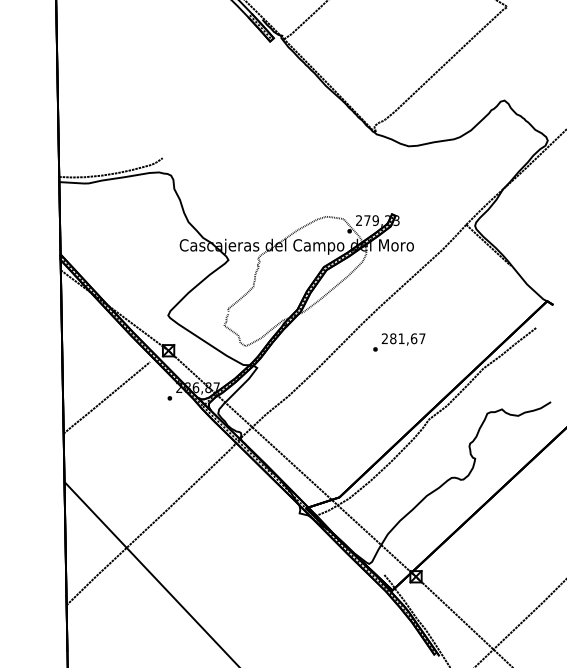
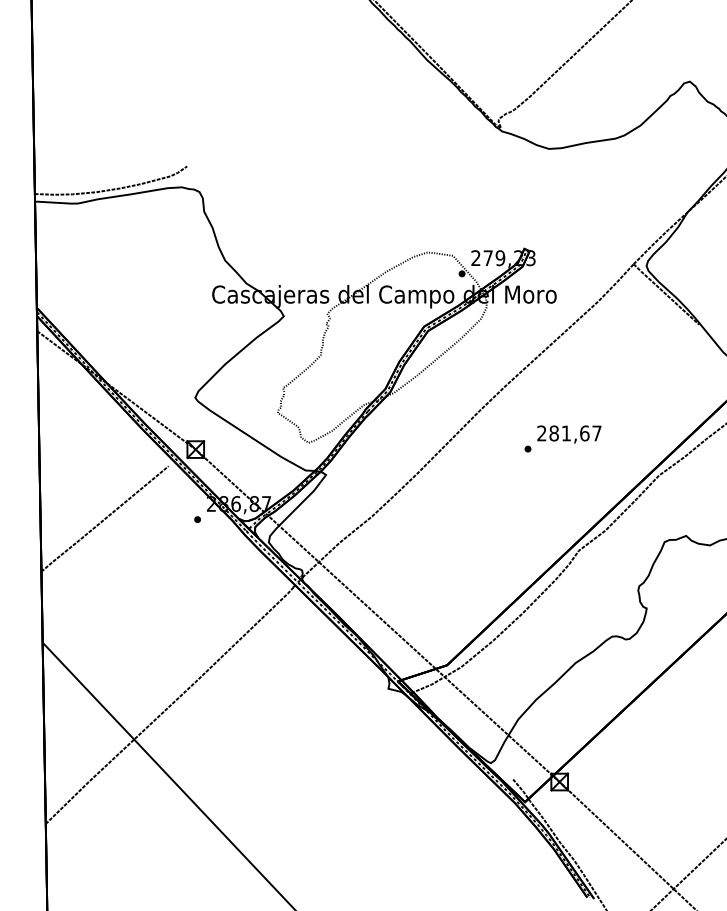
text: (399, 342) -> (563, 438), moved

